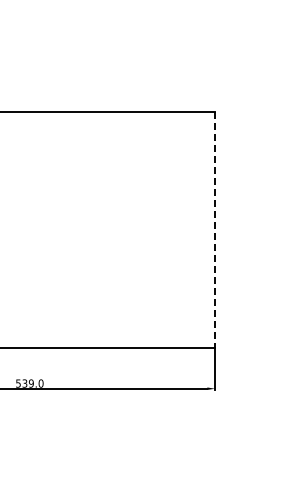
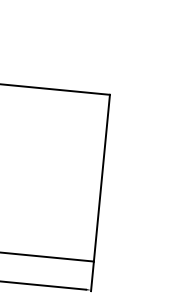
line: (214, 230) -> (101, 178), dashed -> solid

